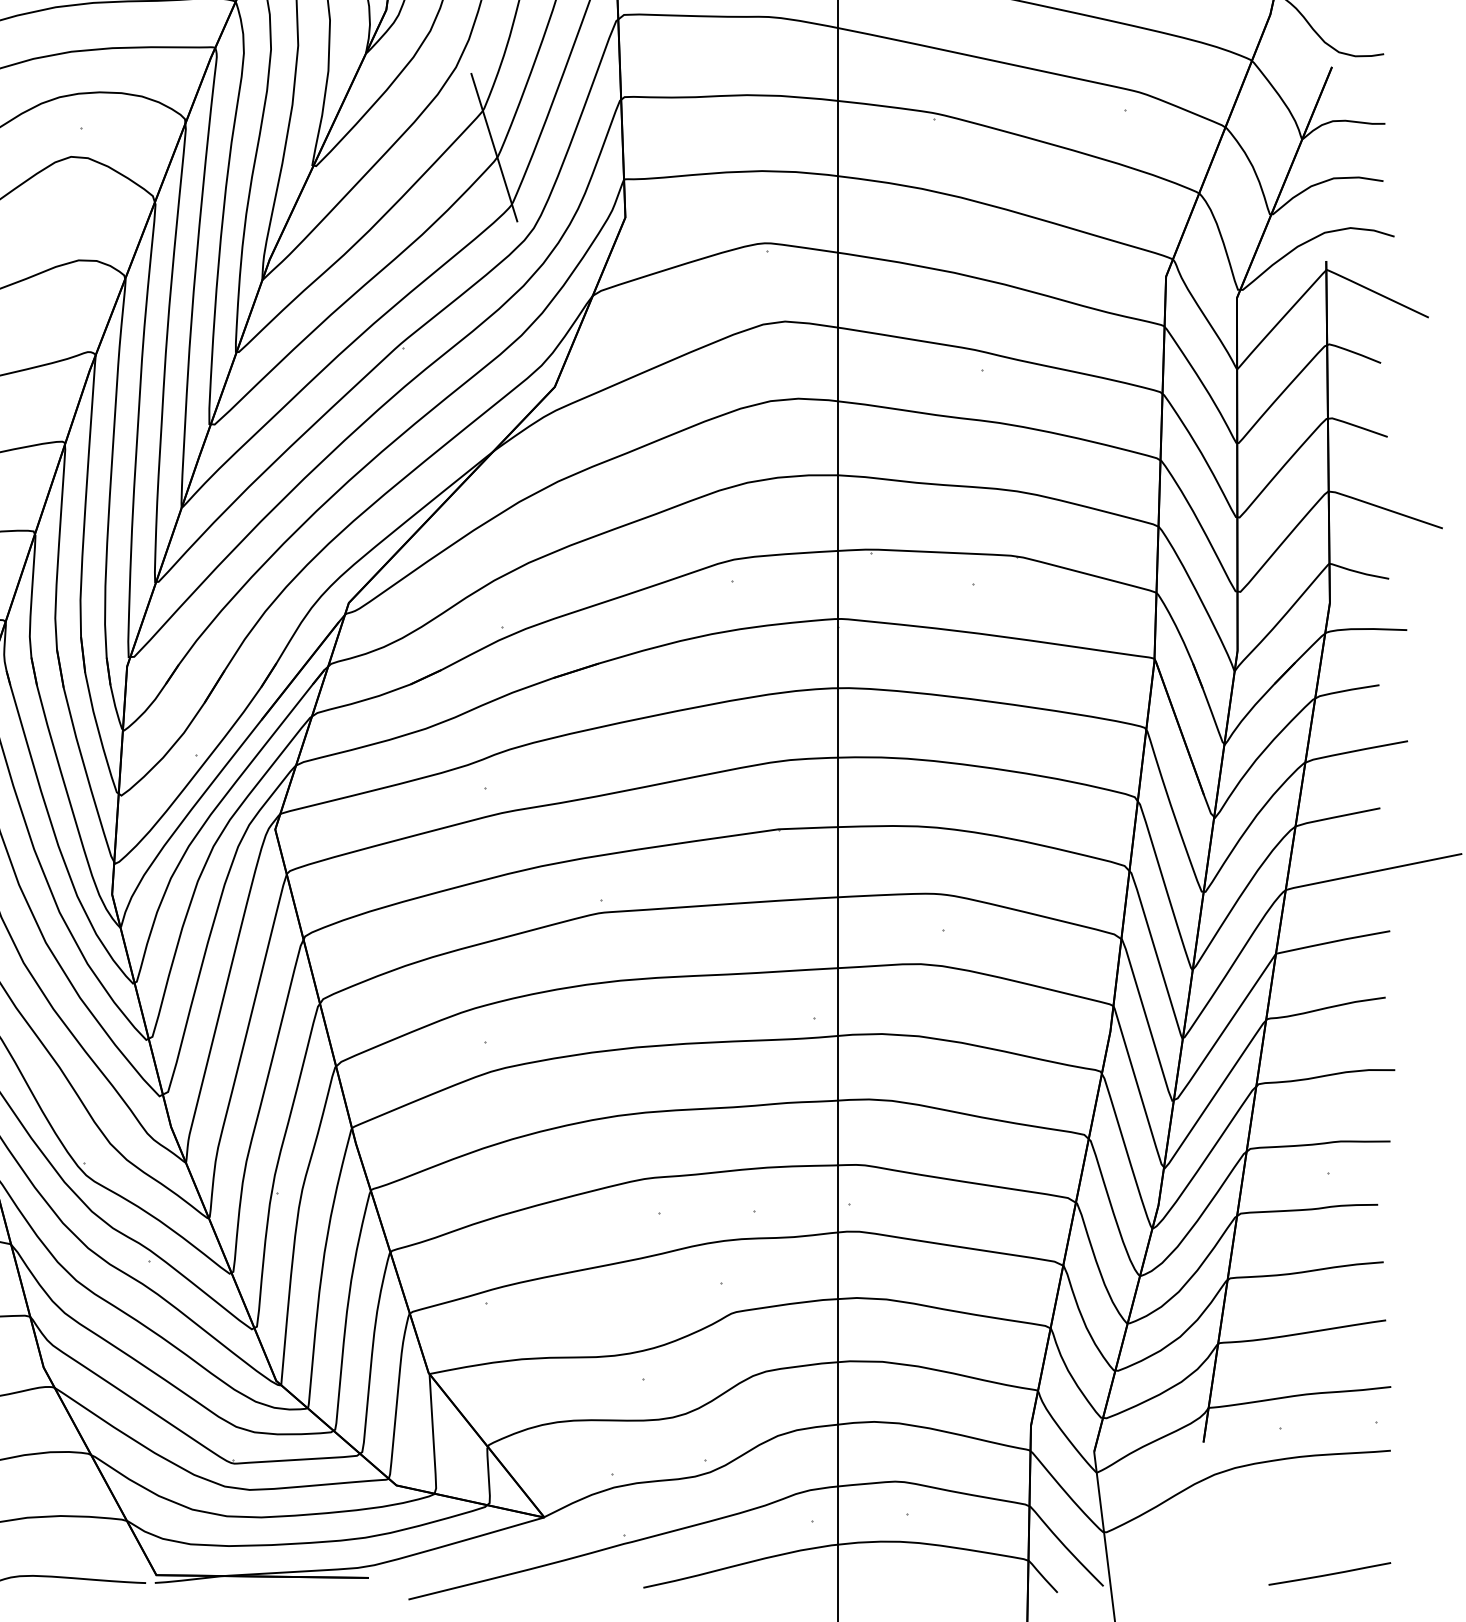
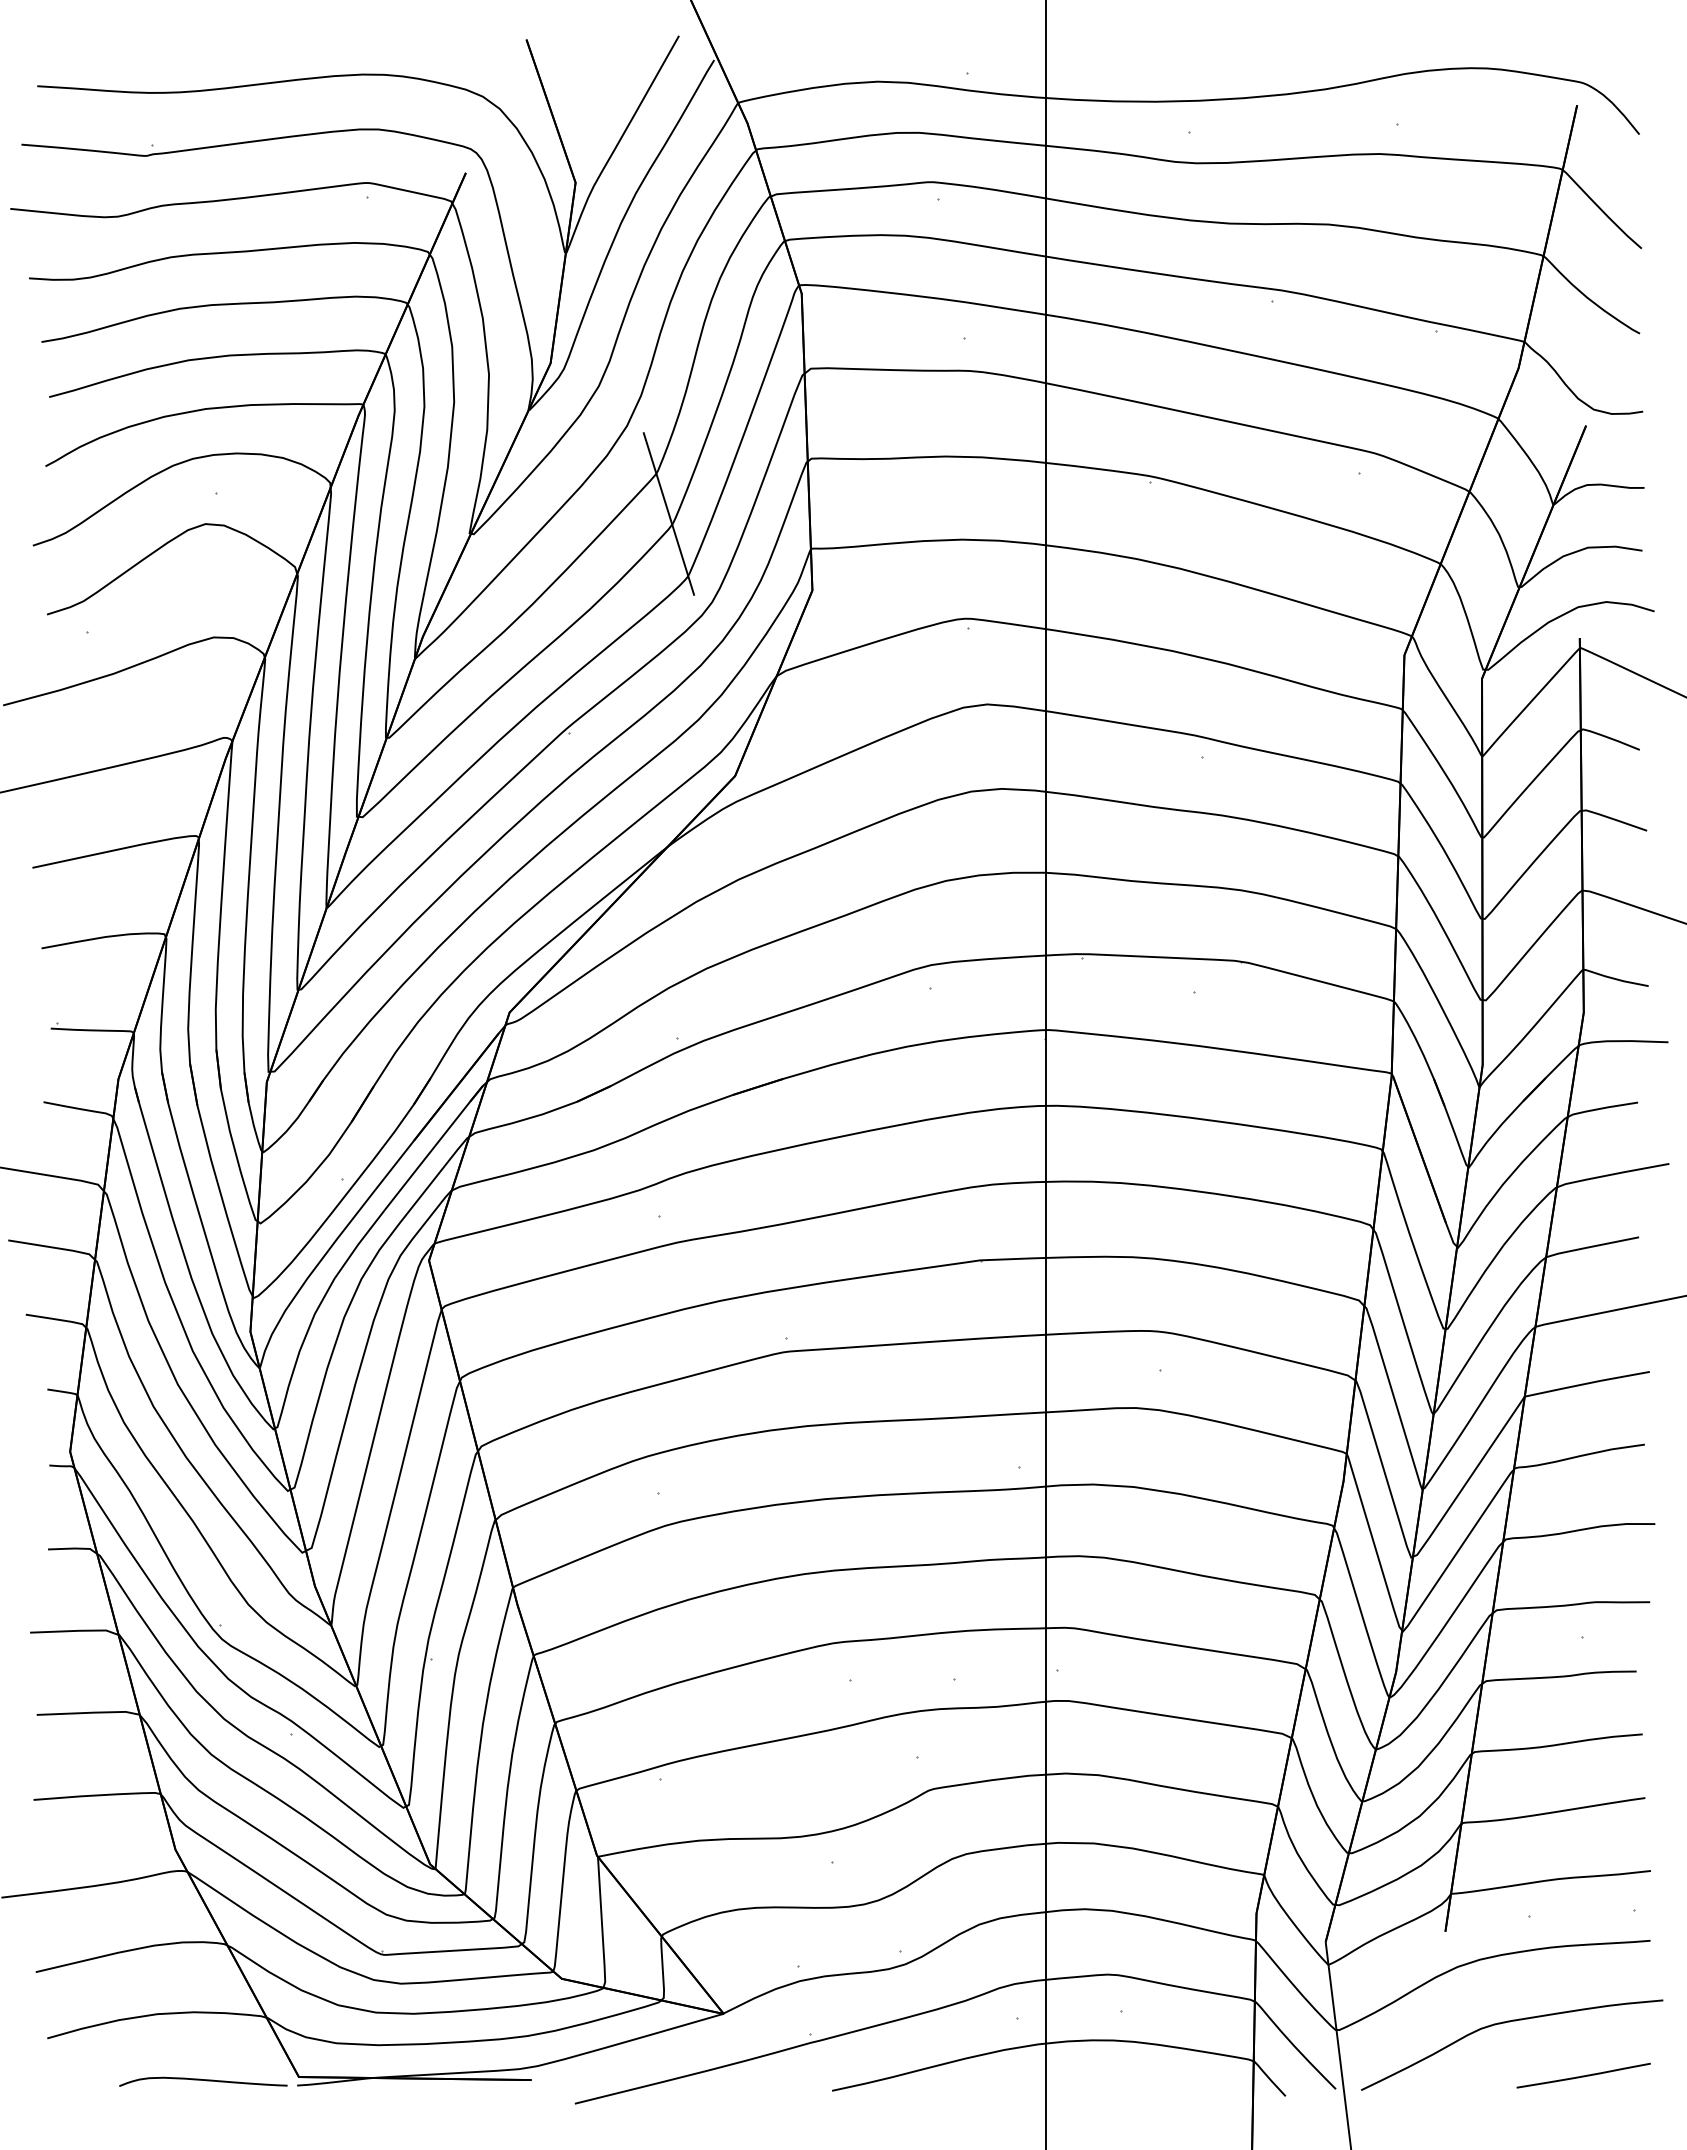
curve: (1262, 1525) -> (1510, 2022), added

